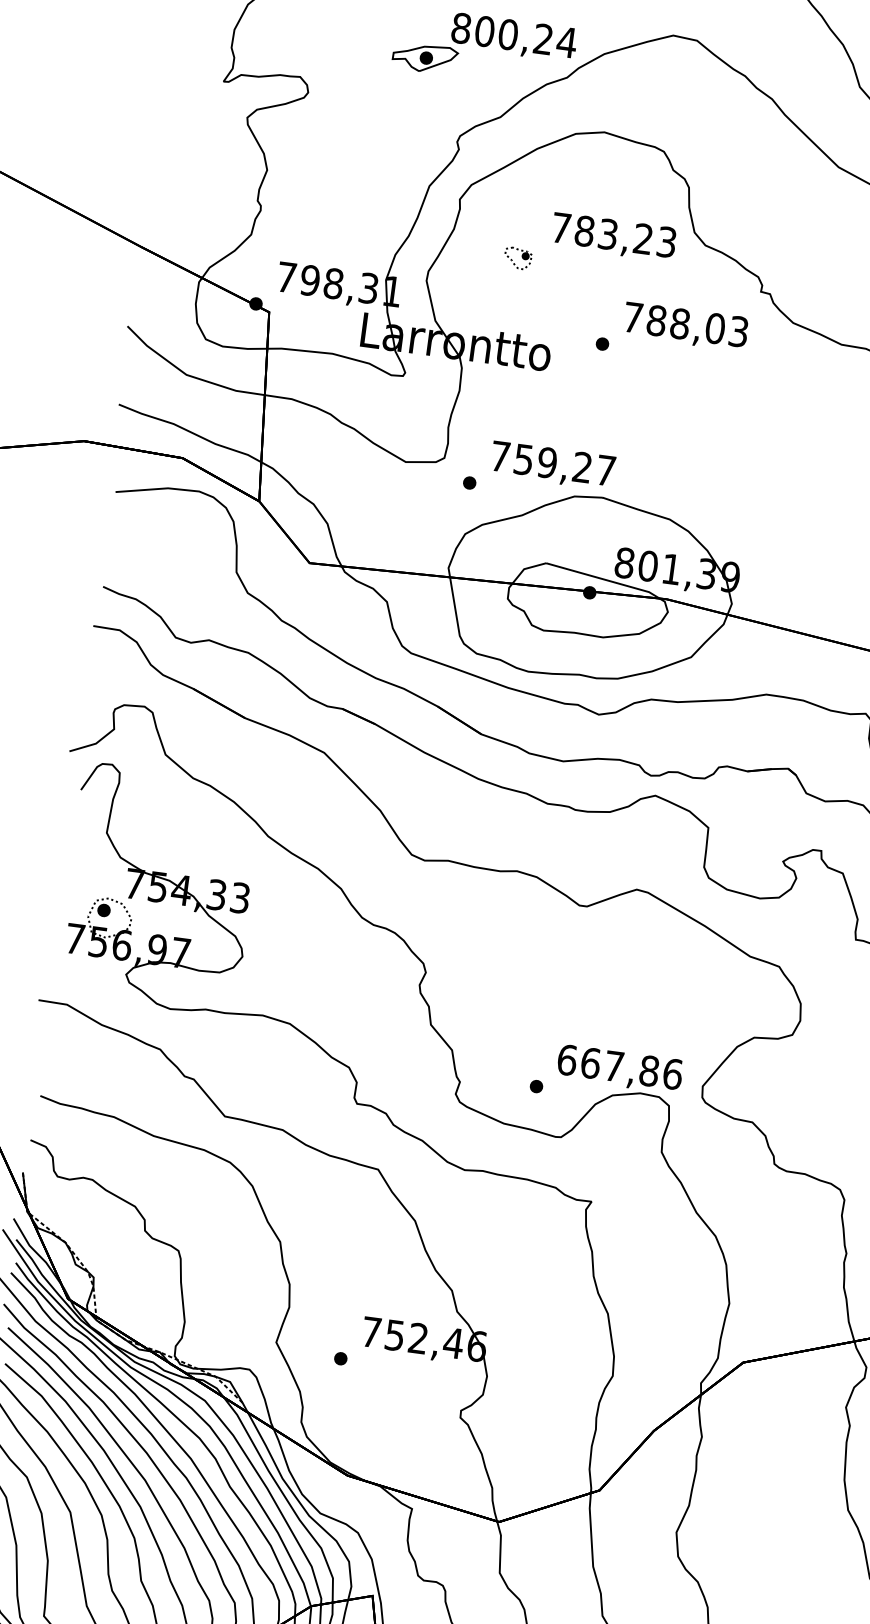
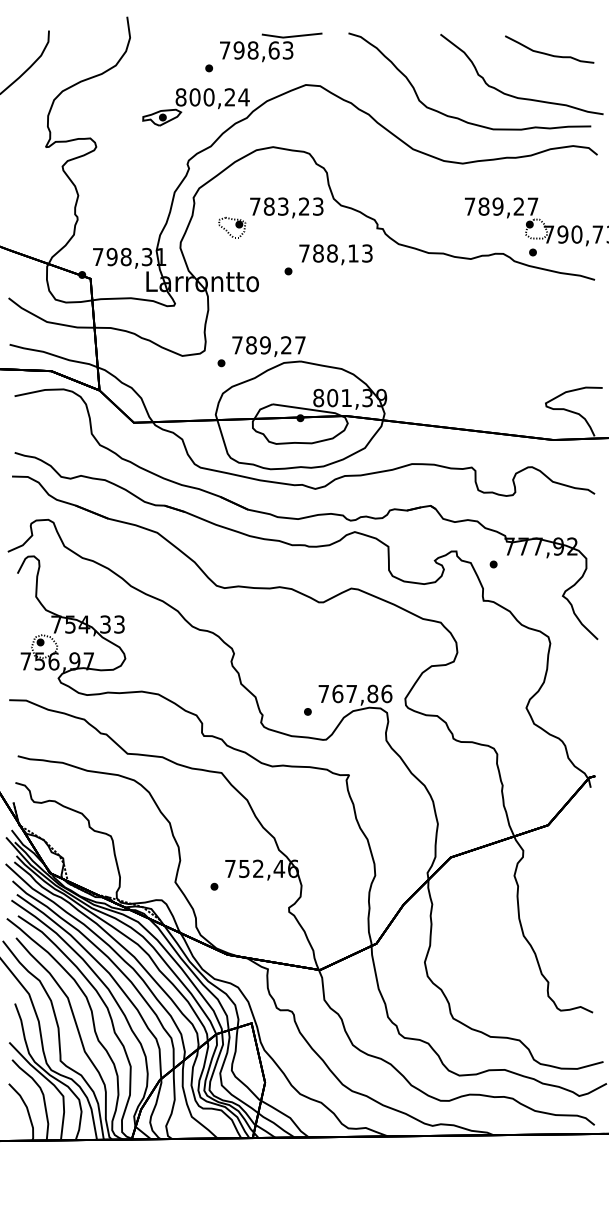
part: (518, 257) -> (232, 227), size x1.67
text: (715, 328) -> (353, 253), 788,03 -> 788,13
text: (523, 459) -> (251, 345), 759,27 -> 789,27
text: (566, 1059) -> (323, 693), 667,86 -> 767,86

